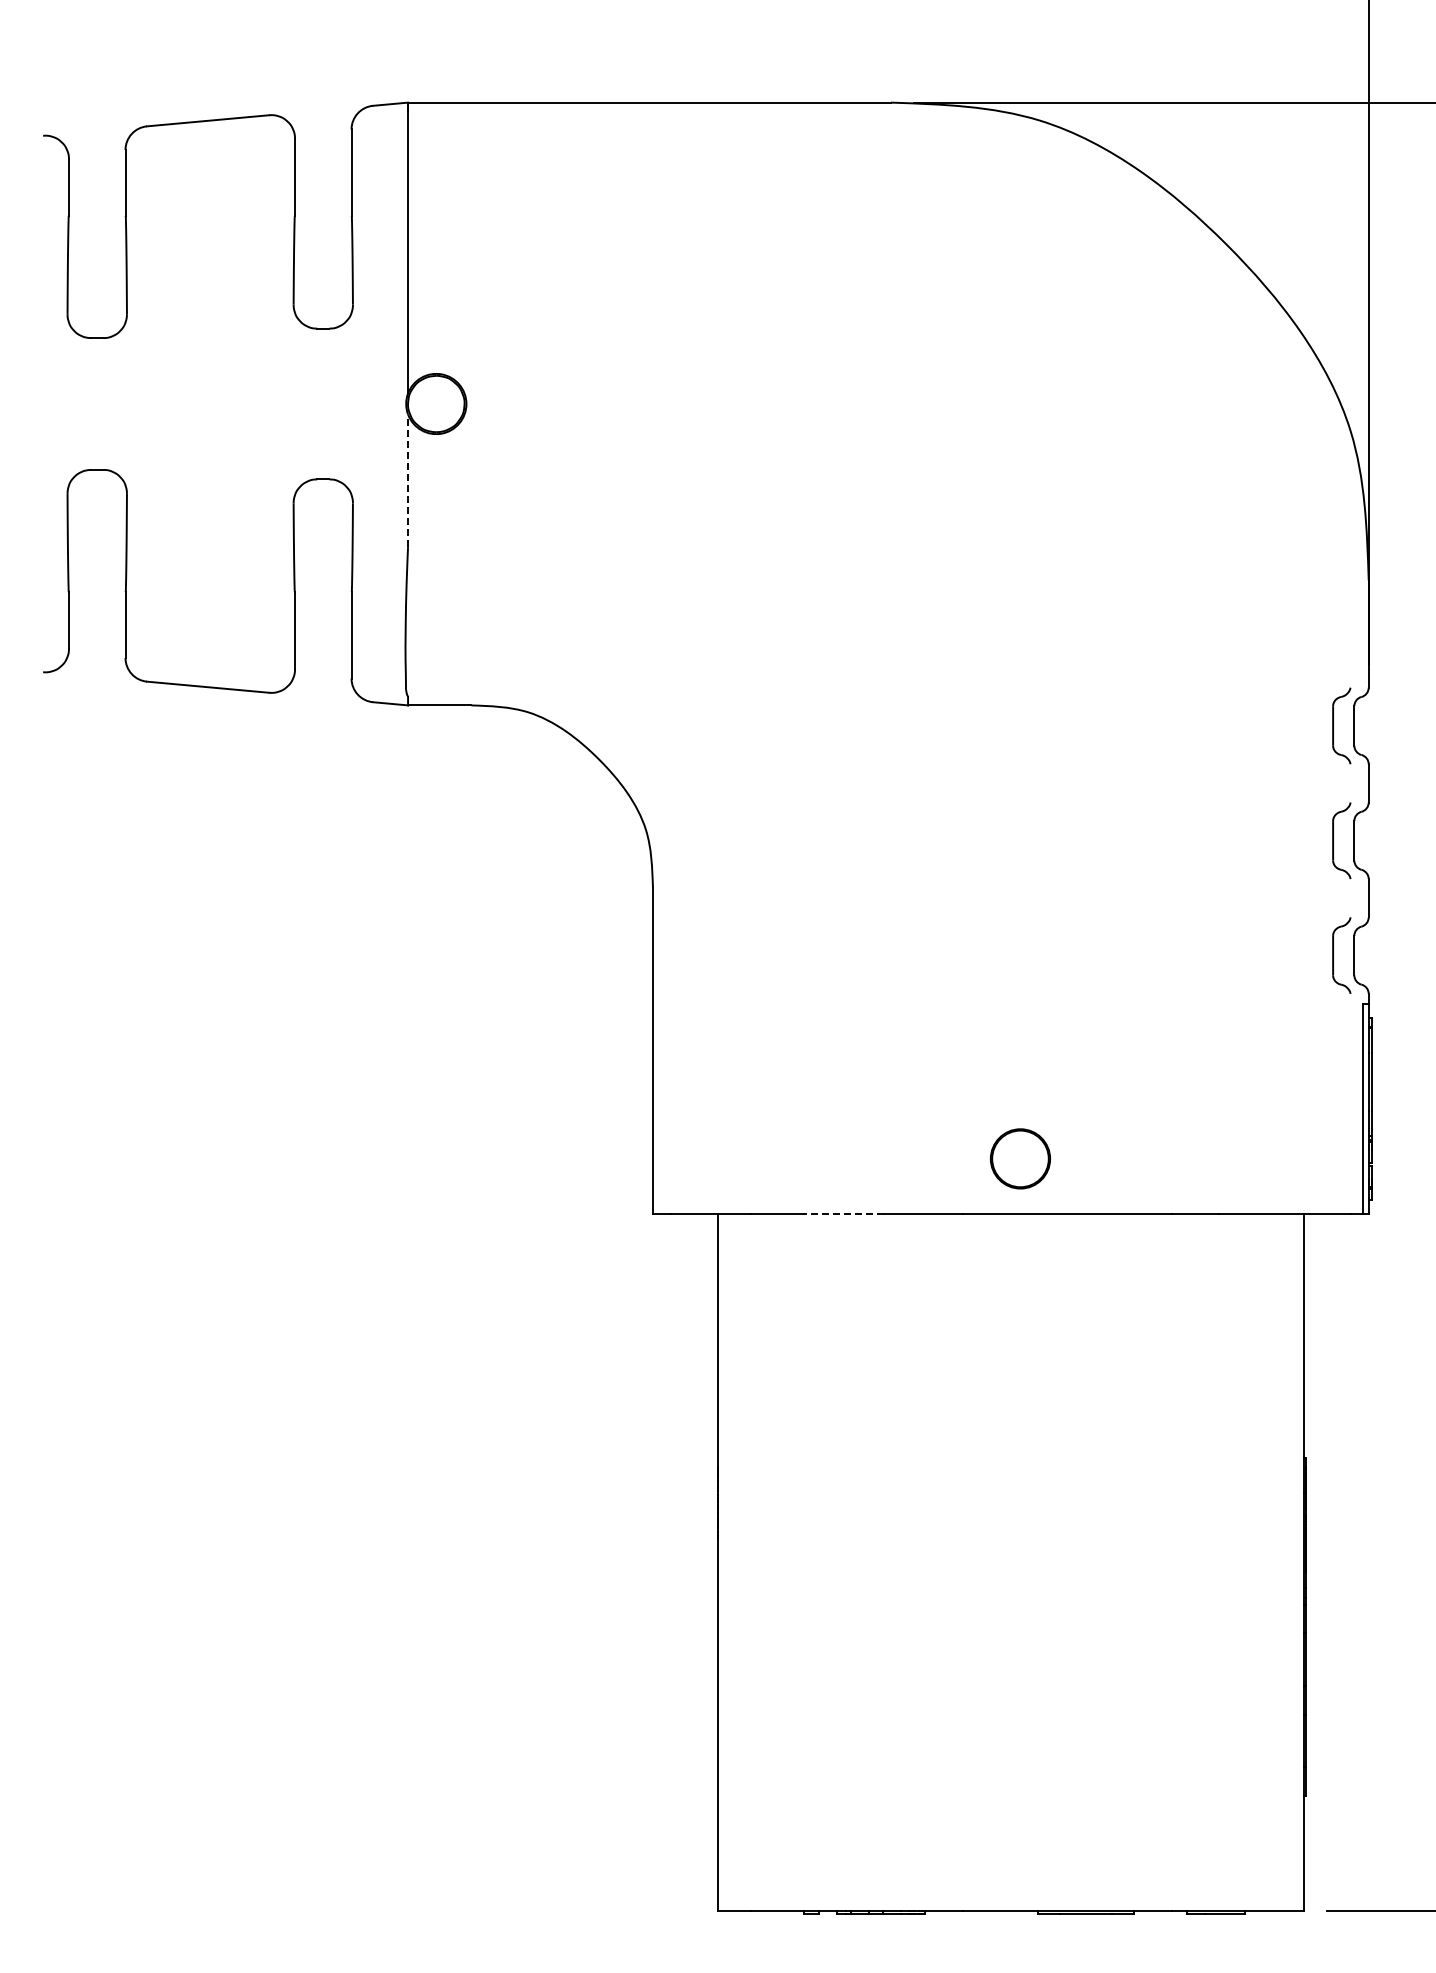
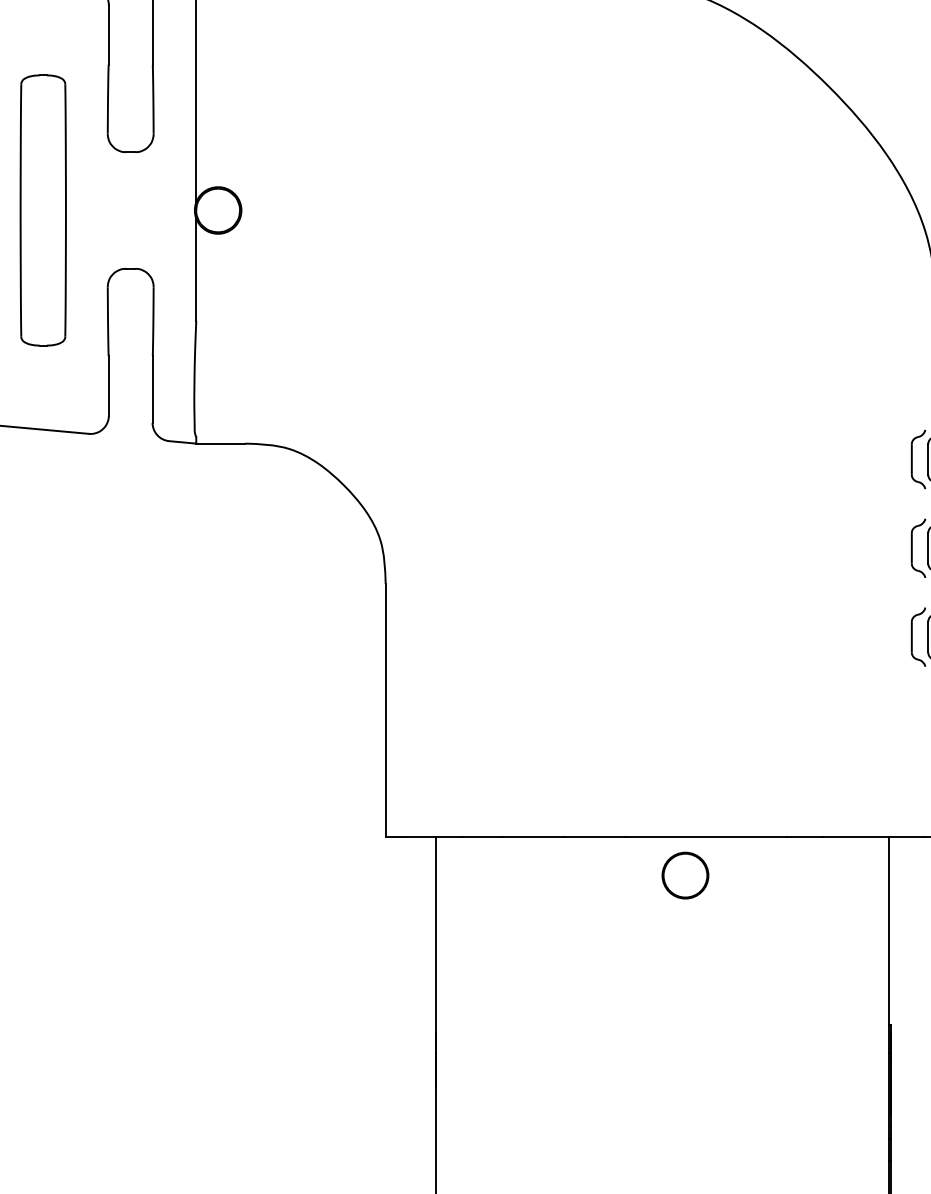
part: (210, 403) -> (43, 210), added
line: (408, 480) -> (196, 269), dashed -> solid
circle: (1020, 1158) -> (685, 875), moved
line: (842, 1213) -> (532, 836), dashed -> solid

